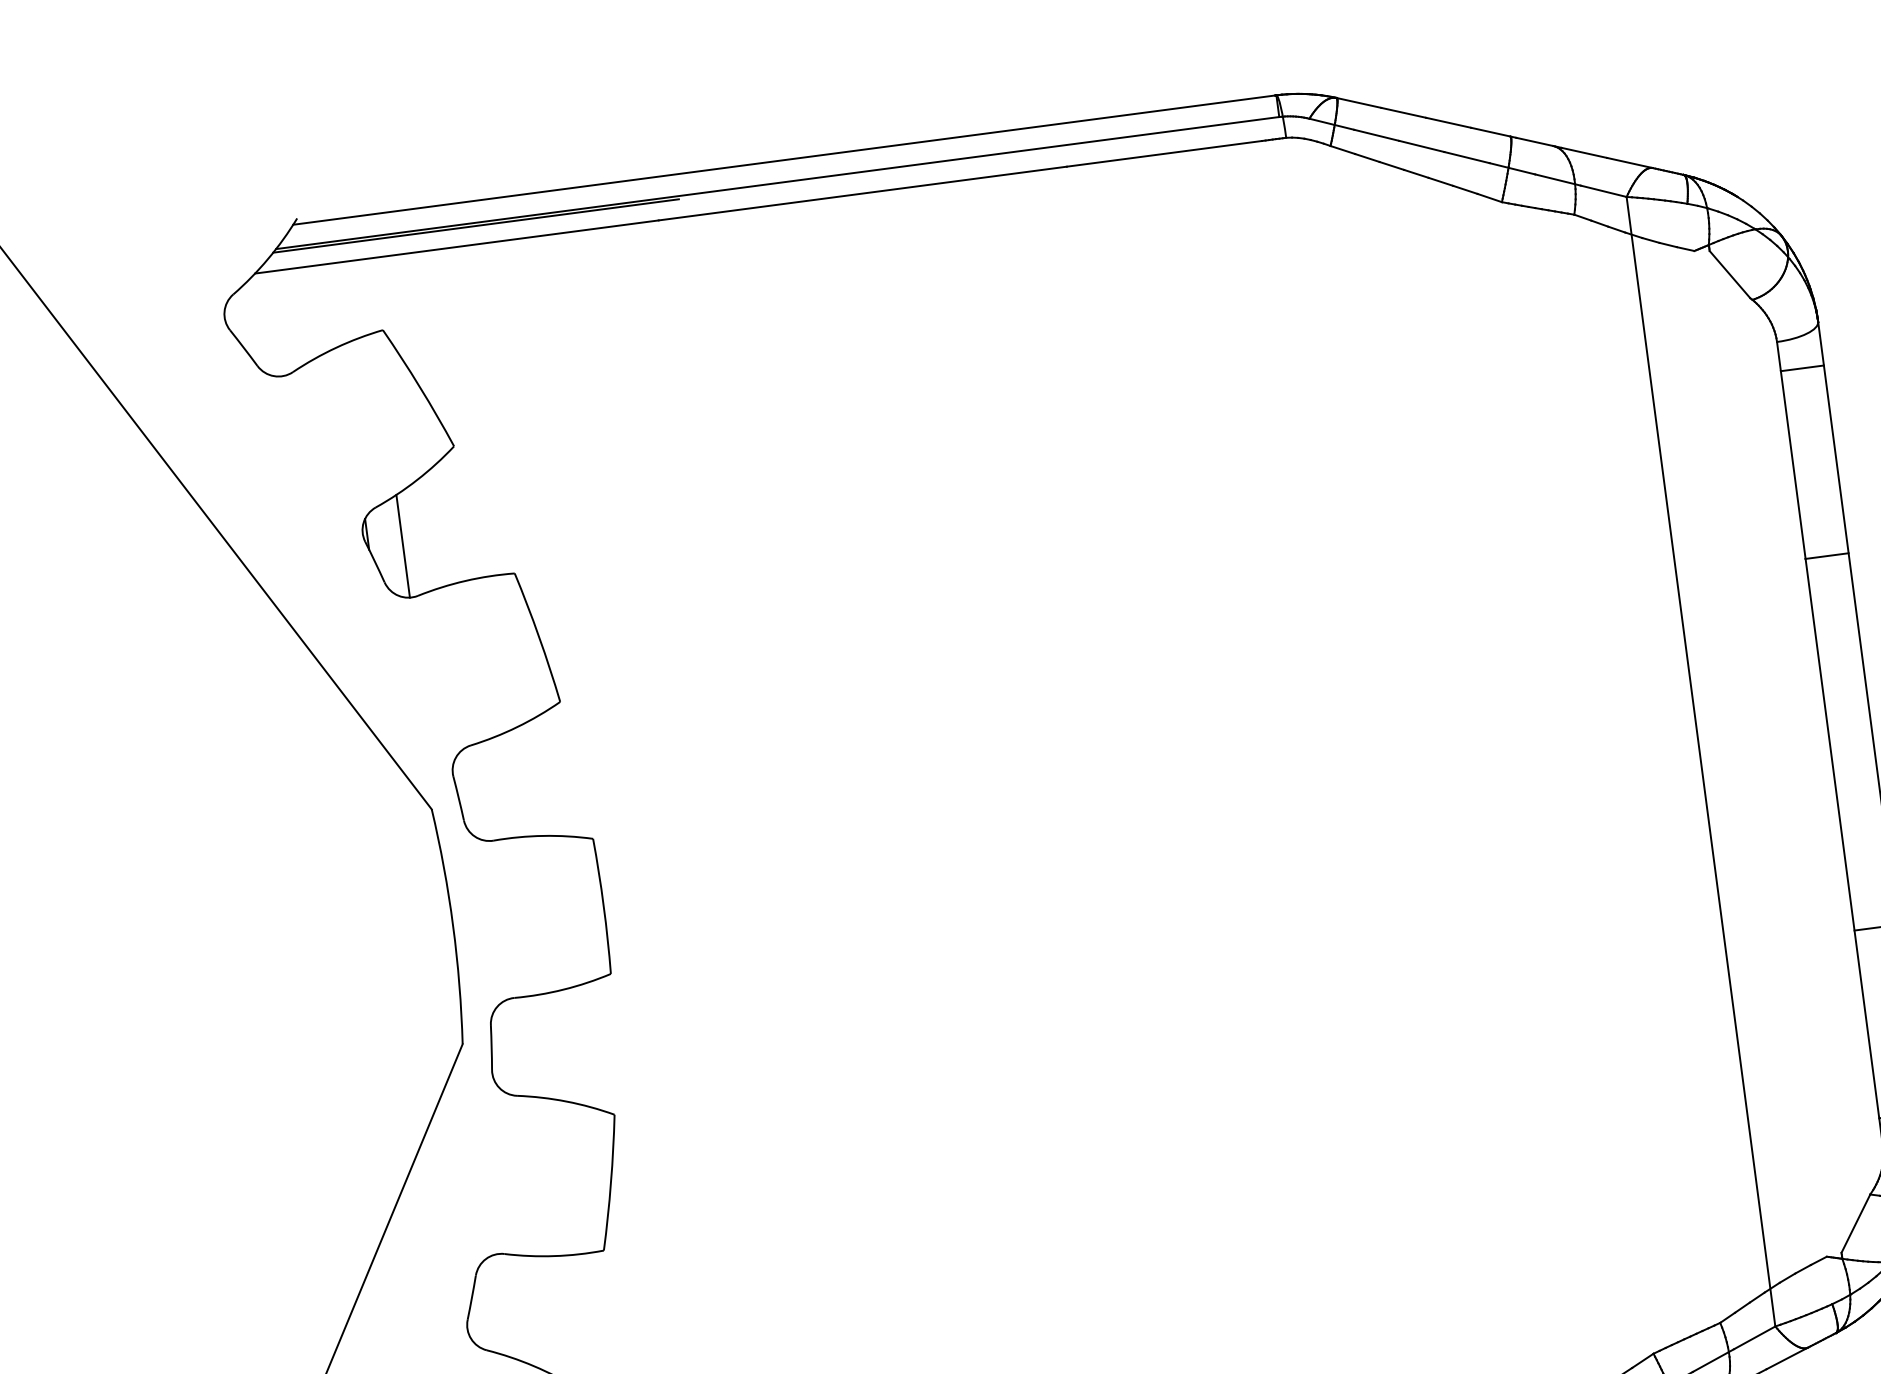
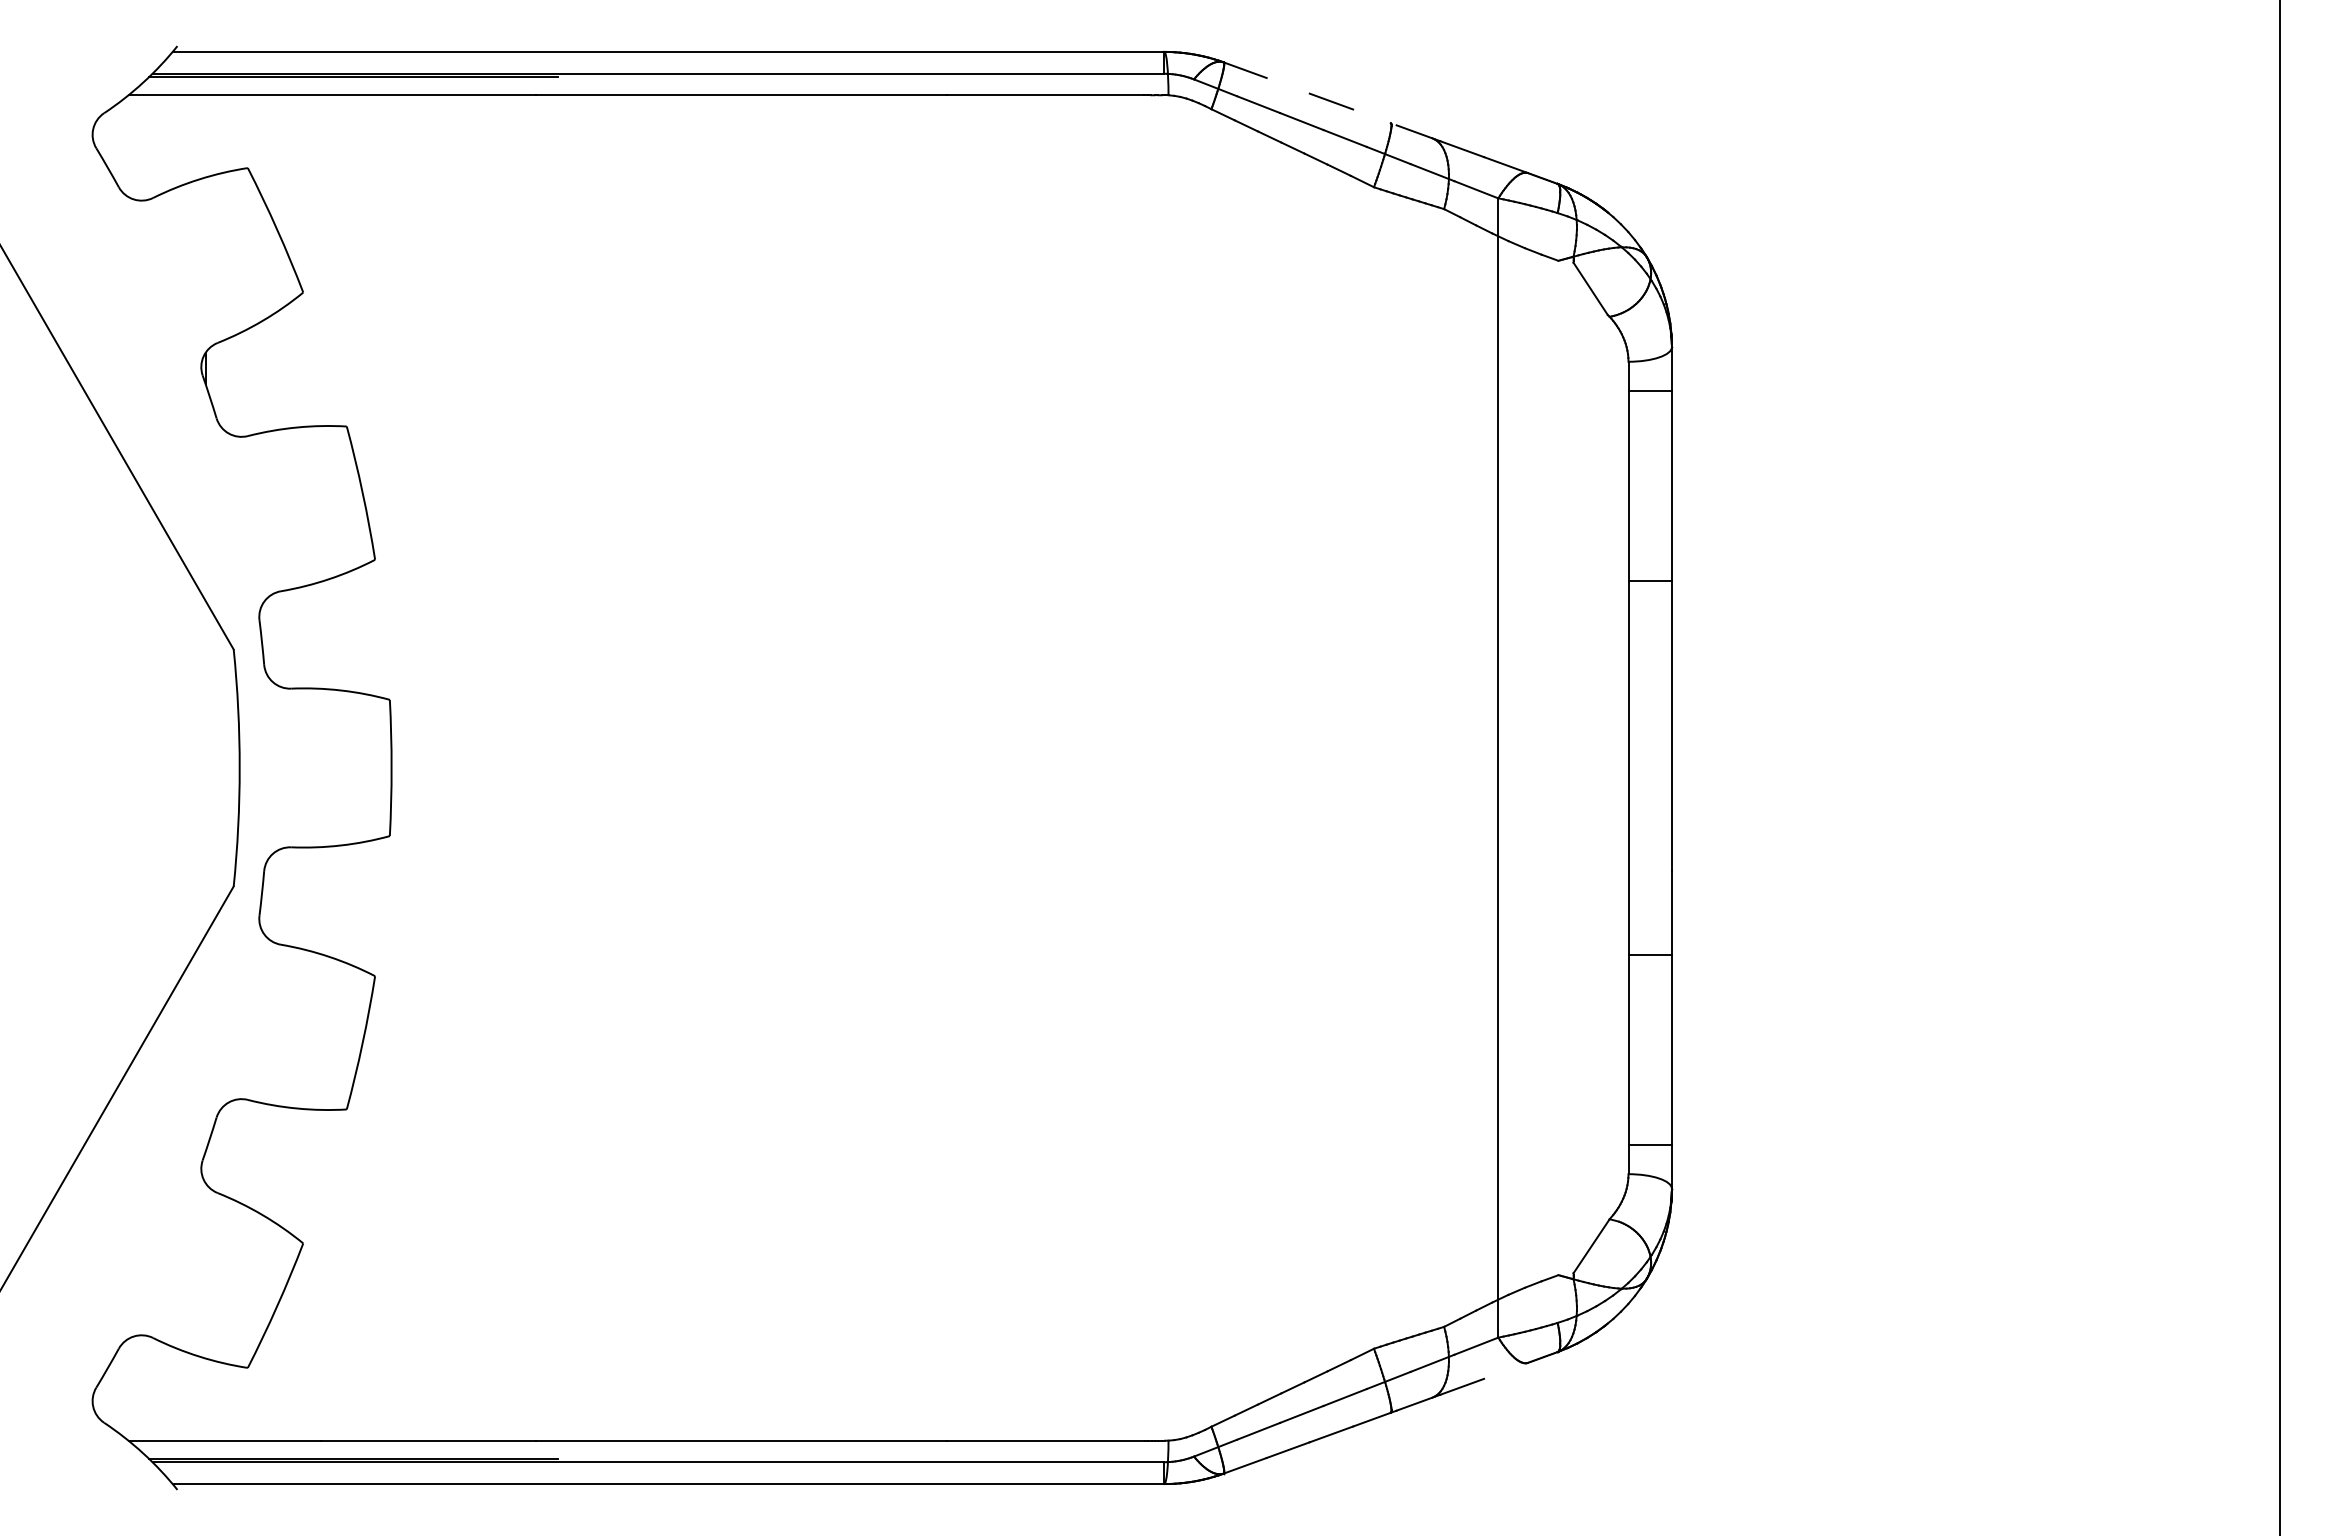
line: (1402, 112) -> (1287, 85), removed
line: (1493, 132) -> (1374, 117), removed
line: (402, 545) -> (239, 384), removed
line: (1786, 1358) -> (1505, 1370), removed

